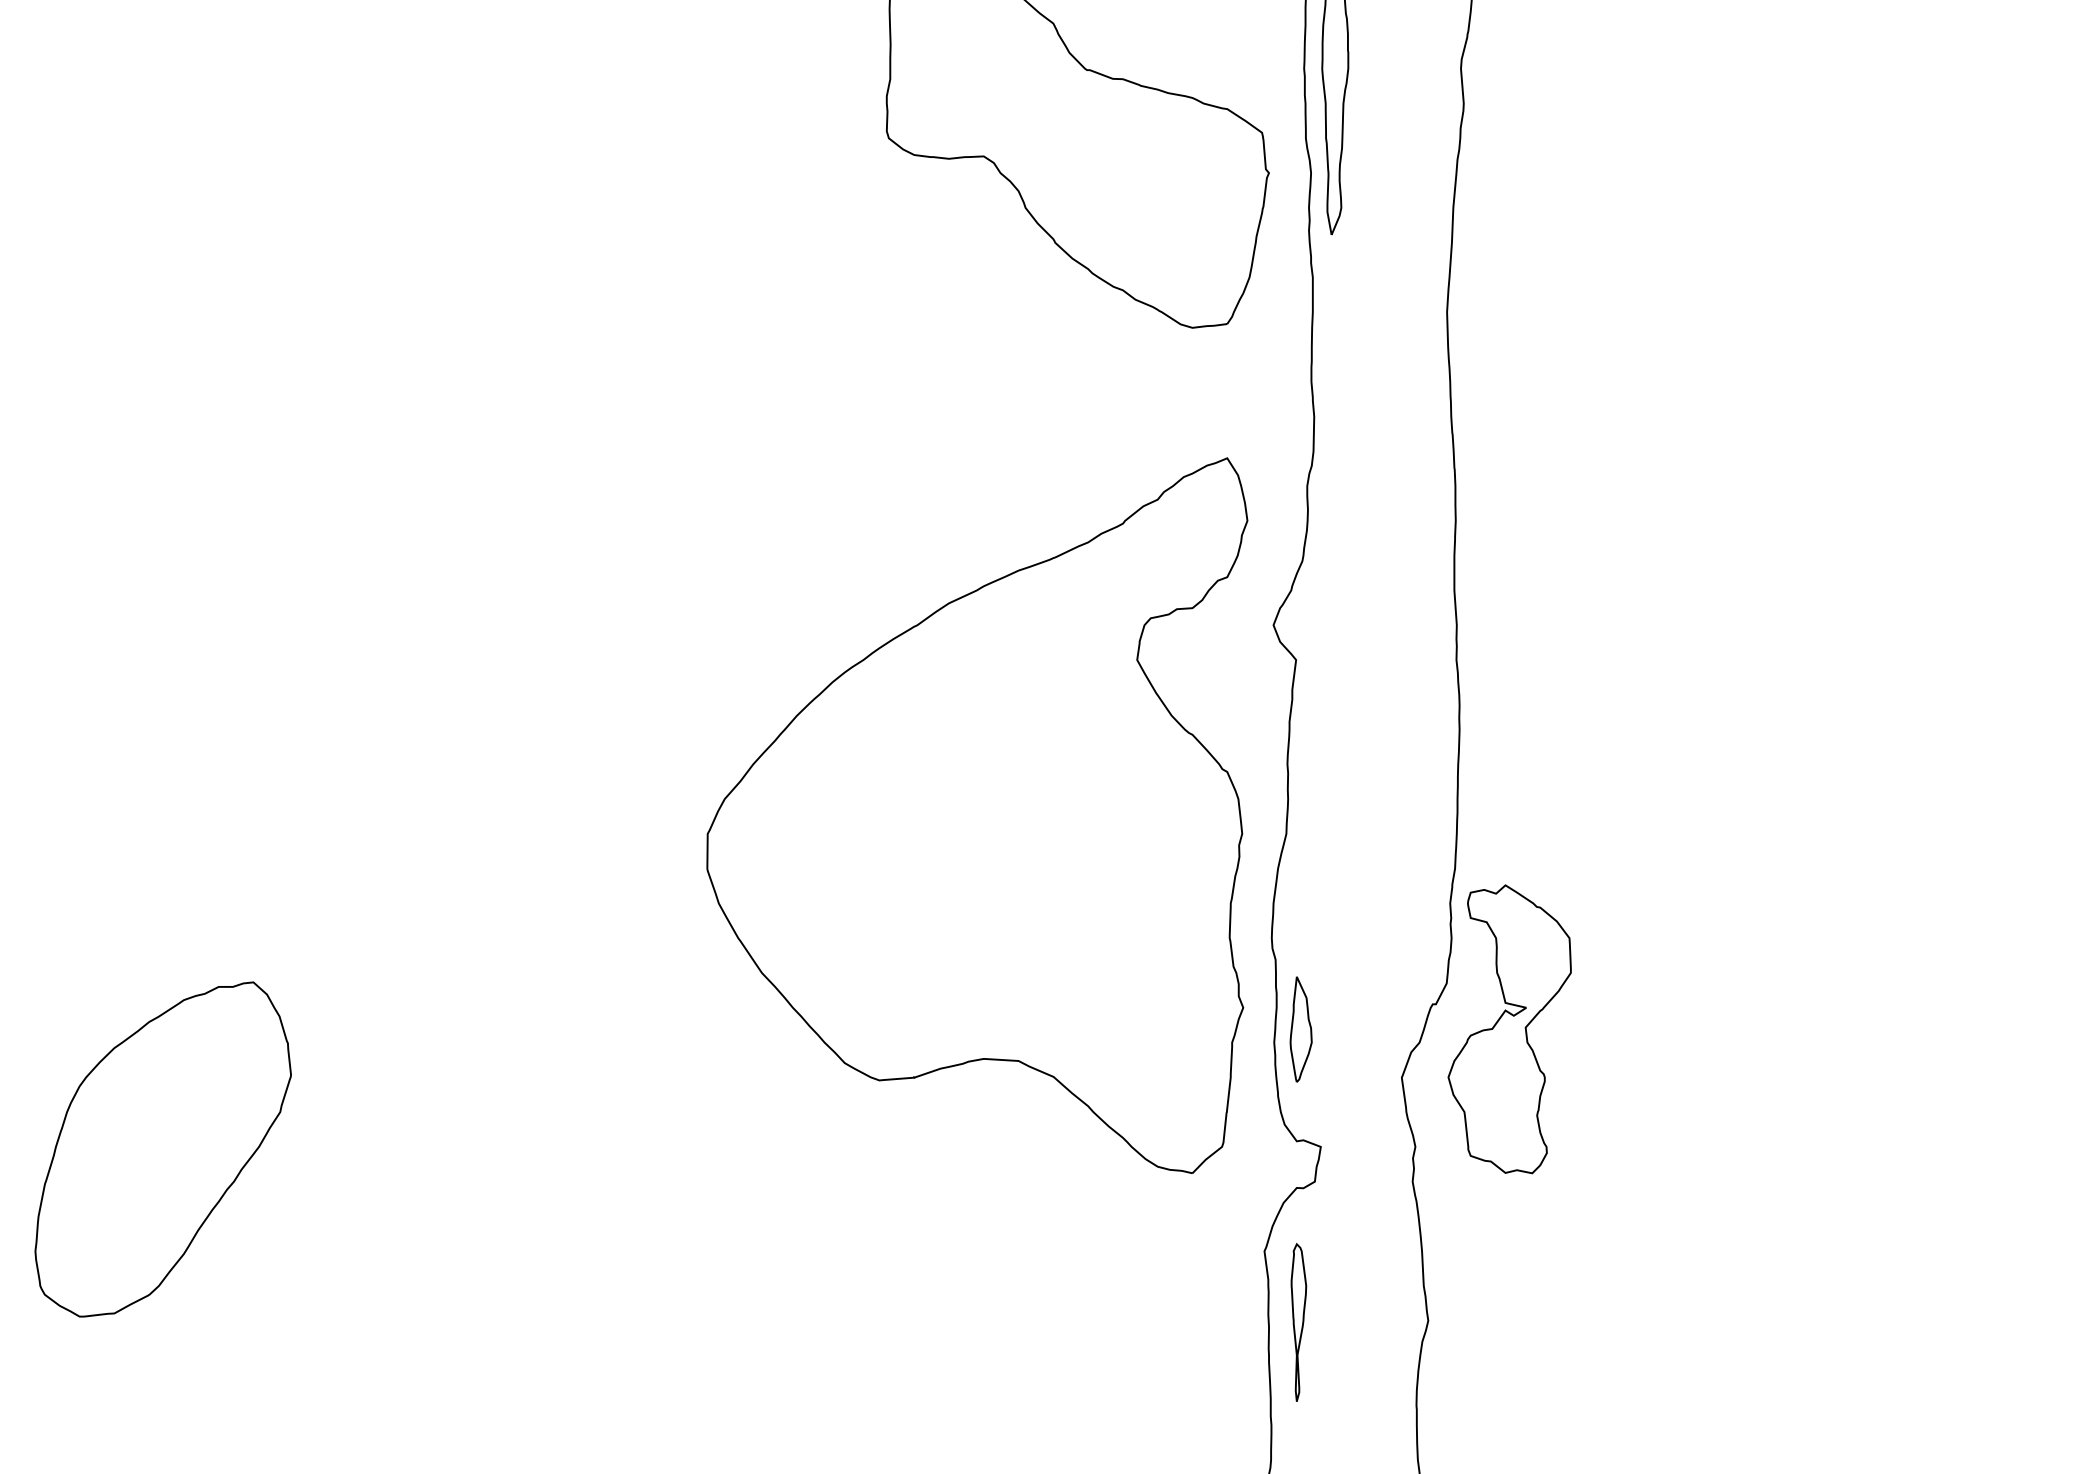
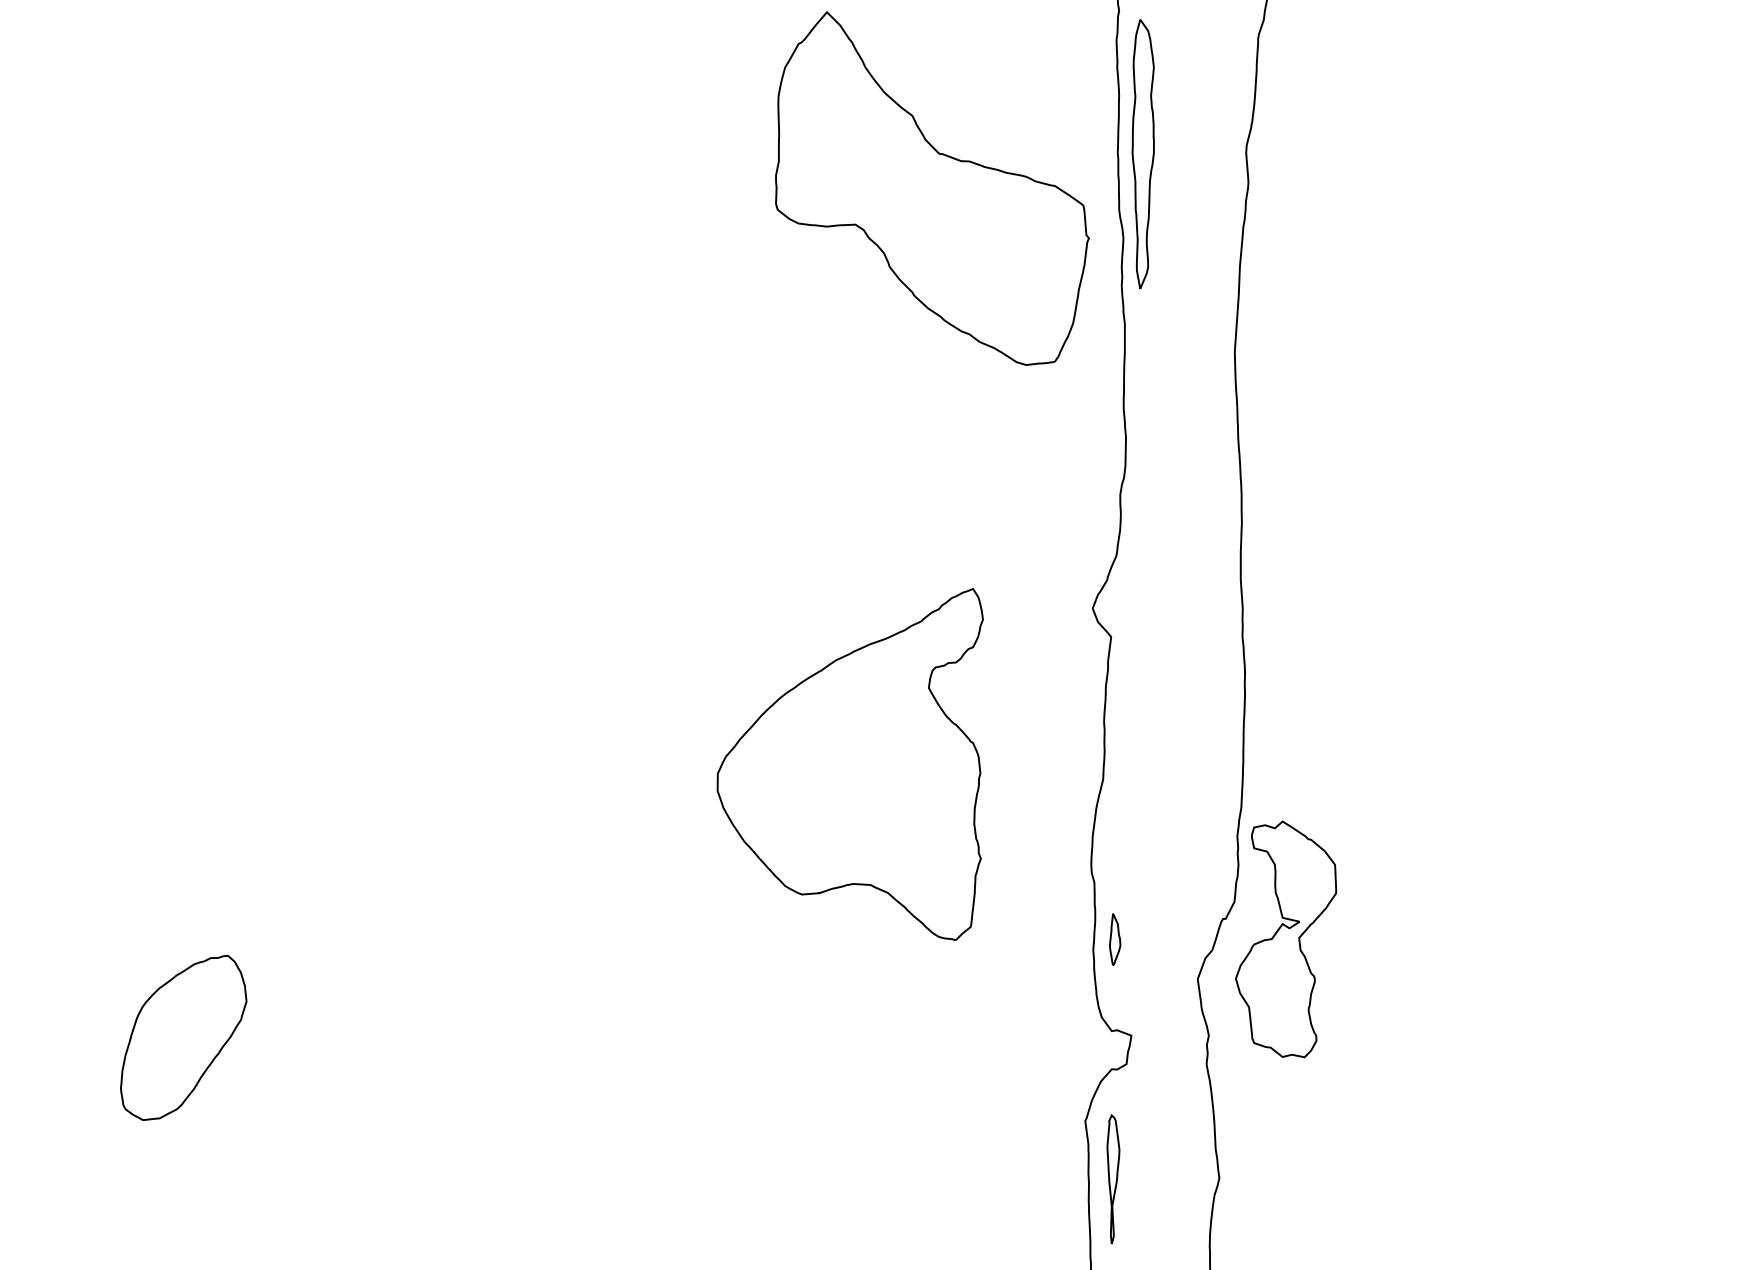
part: (977, 815) -> (850, 764), size x0.6
part: (1300, 1029) -> (1114, 939), size x0.6
part: (163, 1149) -> (183, 1037), size x0.6

